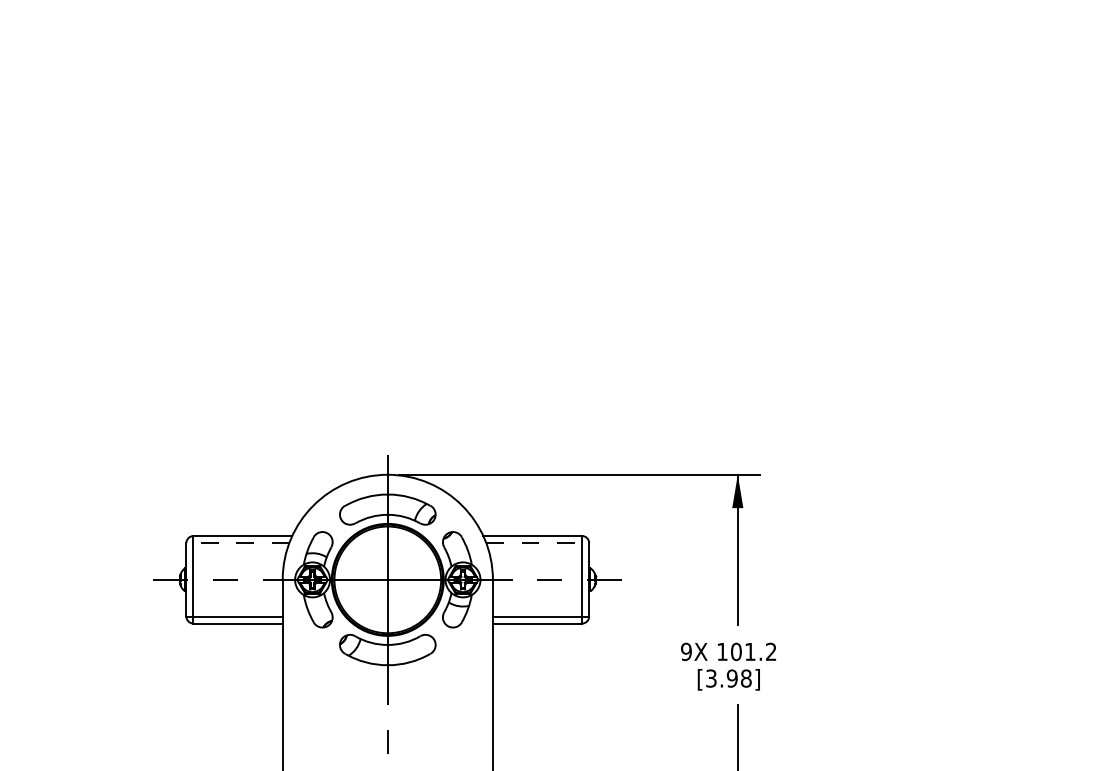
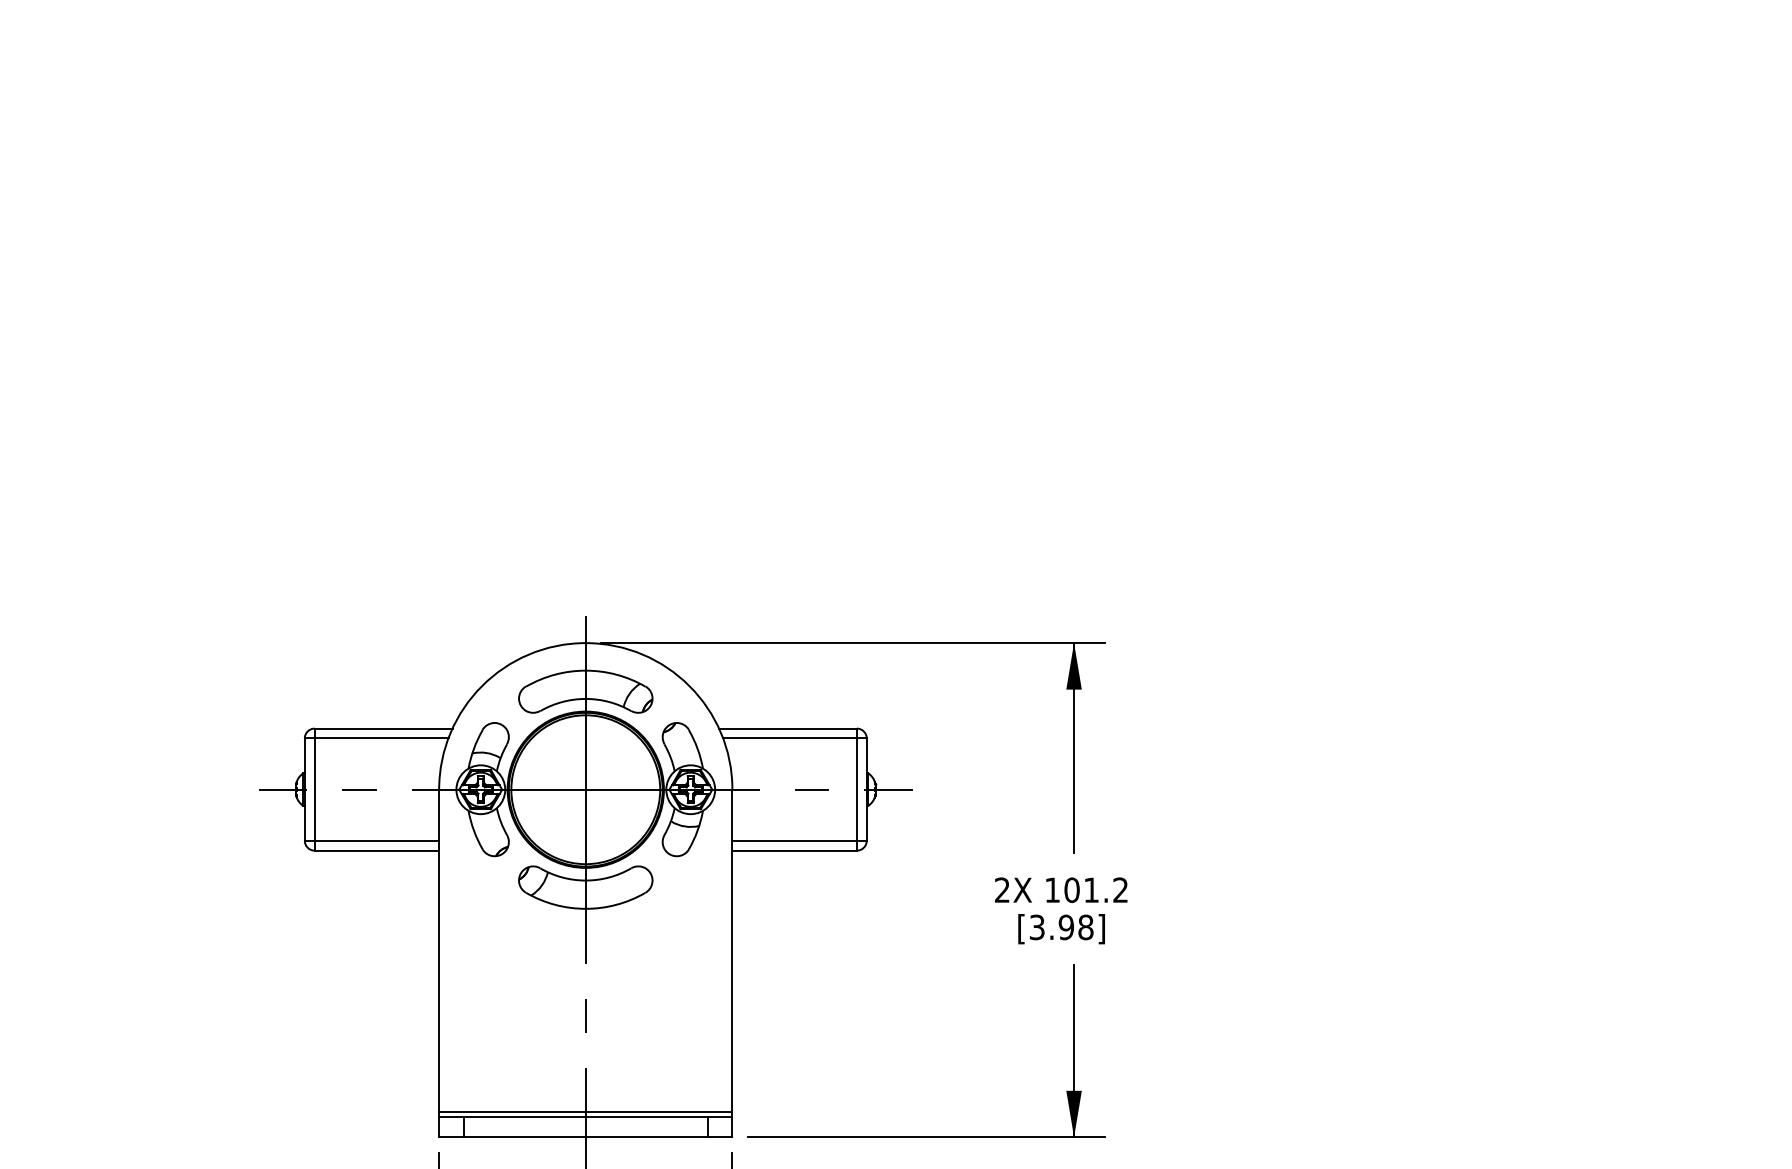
line: (237, 543) -> (376, 738), dashed -> solid
line: (537, 543) -> (794, 738), dashed -> solid
text: (685, 652) -> (1001, 890), 9X -> 2X

